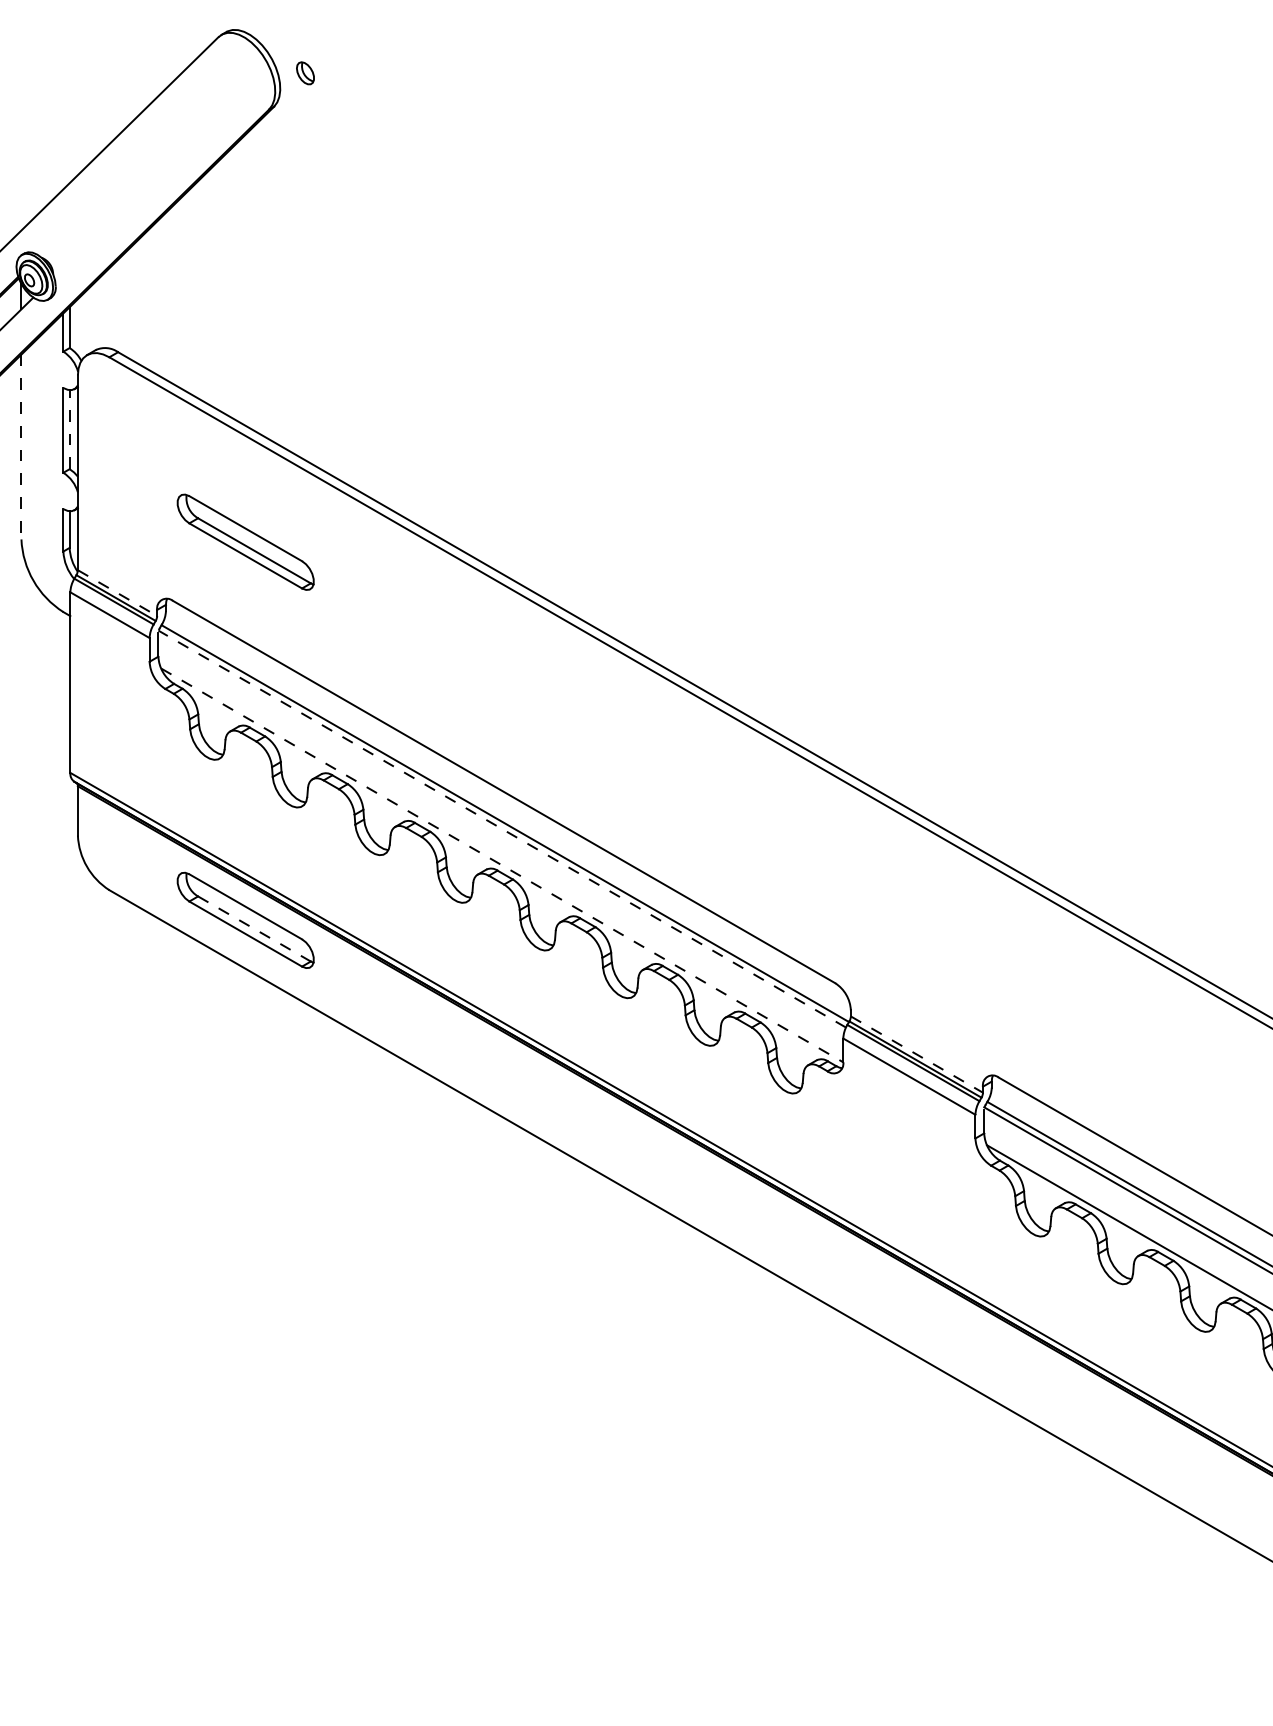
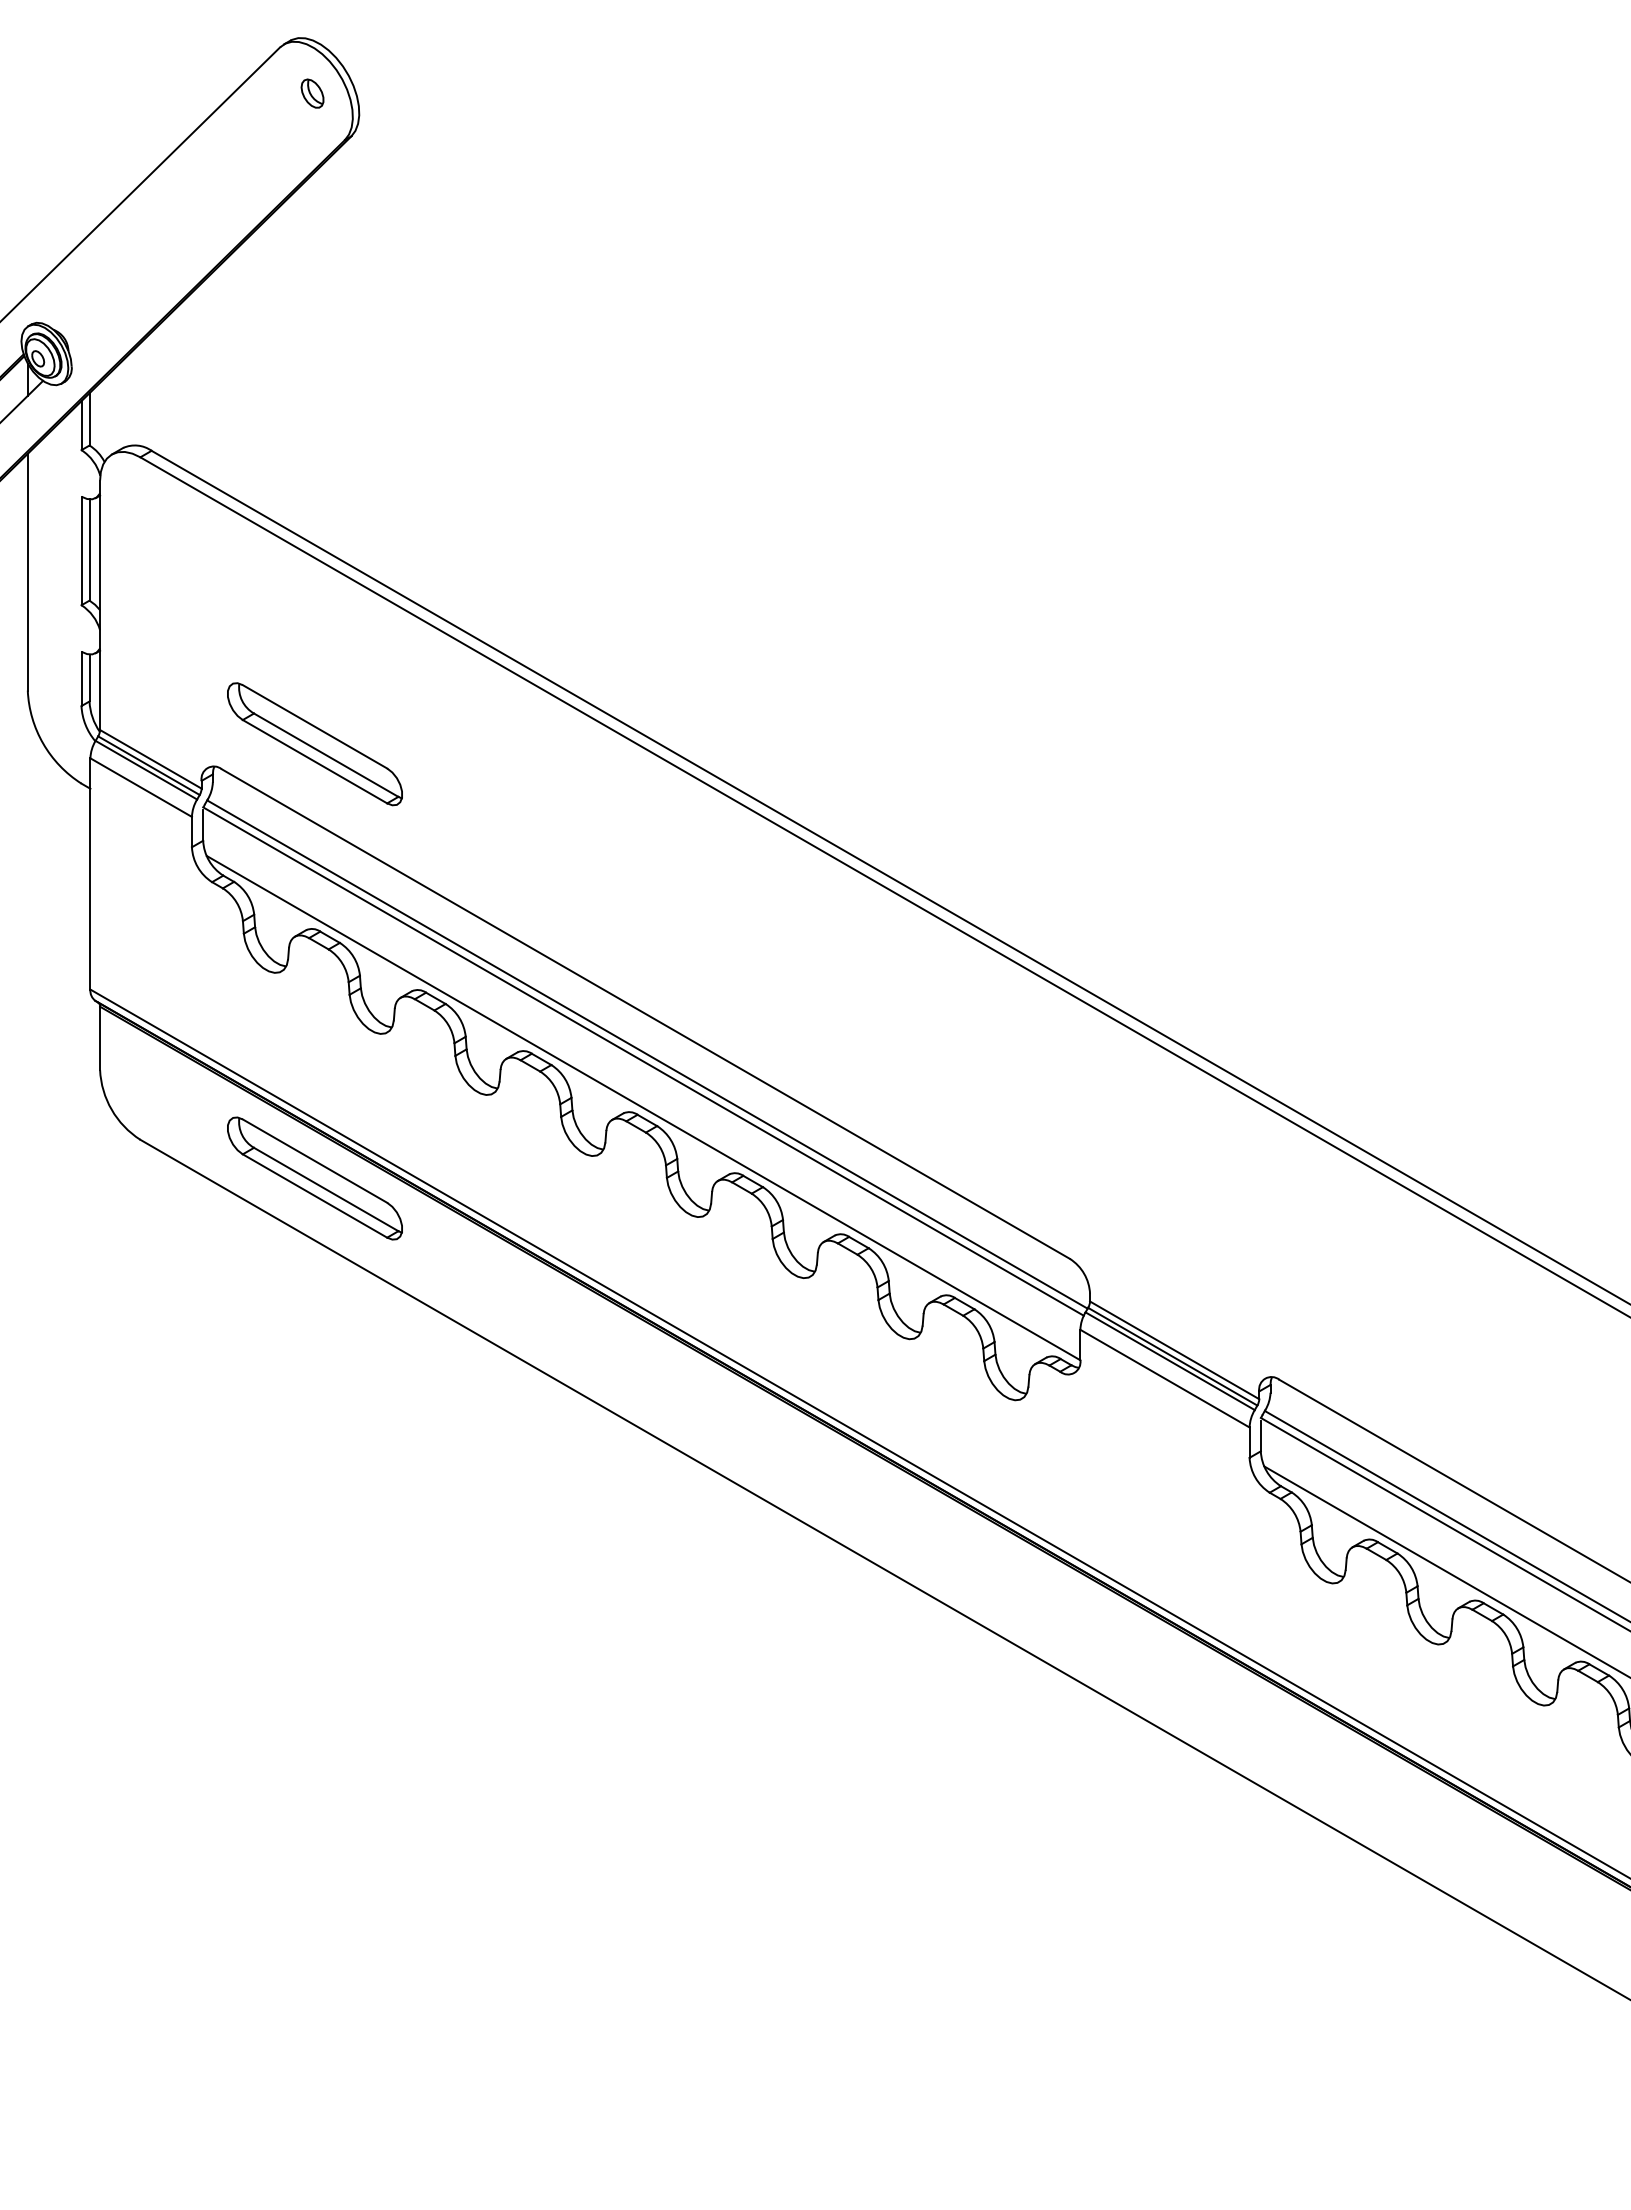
part: (305, 73) -> (312, 93), moved
line: (69, 430) -> (89, 550), dashed -> solid
line: (21, 447) -> (27, 572), dashed -> solid
part: (245, 542) -> (314, 744), moved
line: (117, 593) -> (150, 759), dashed -> solid
line: (502, 829) -> (643, 1061), dashed -> solid
line: (502, 865) -> (643, 1108), dashed -> solid
line: (254, 928) -> (326, 1189), dashed -> solid
line: (916, 1054) -> (1174, 1350), dashed -> solid

